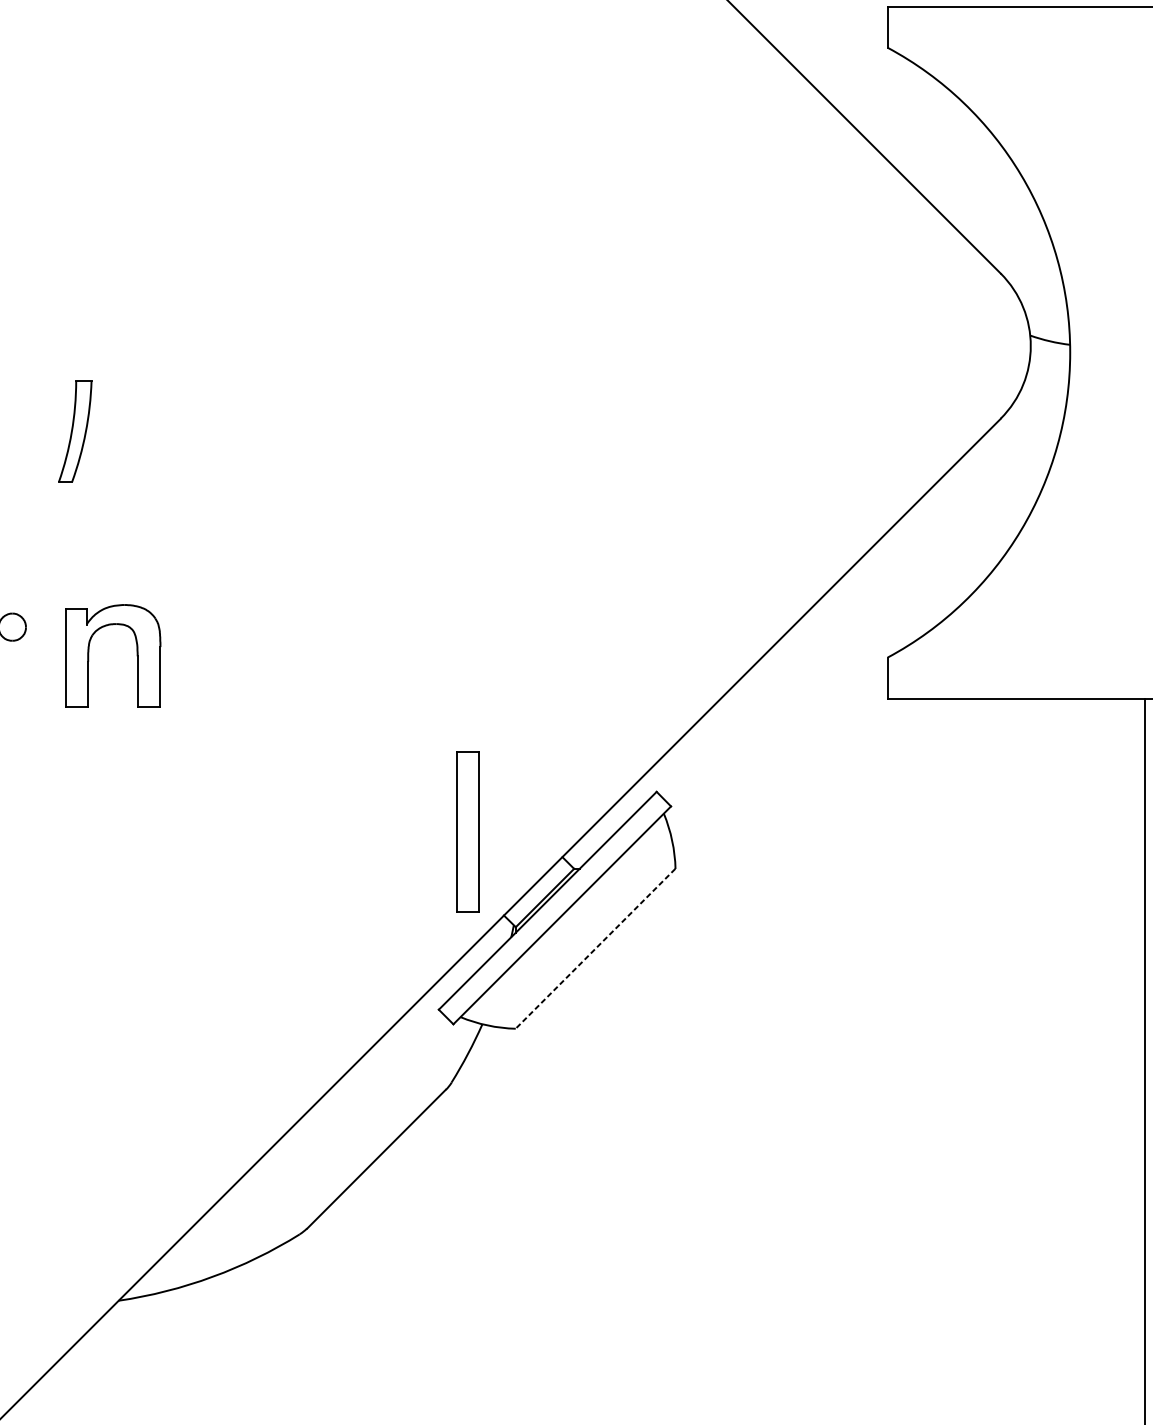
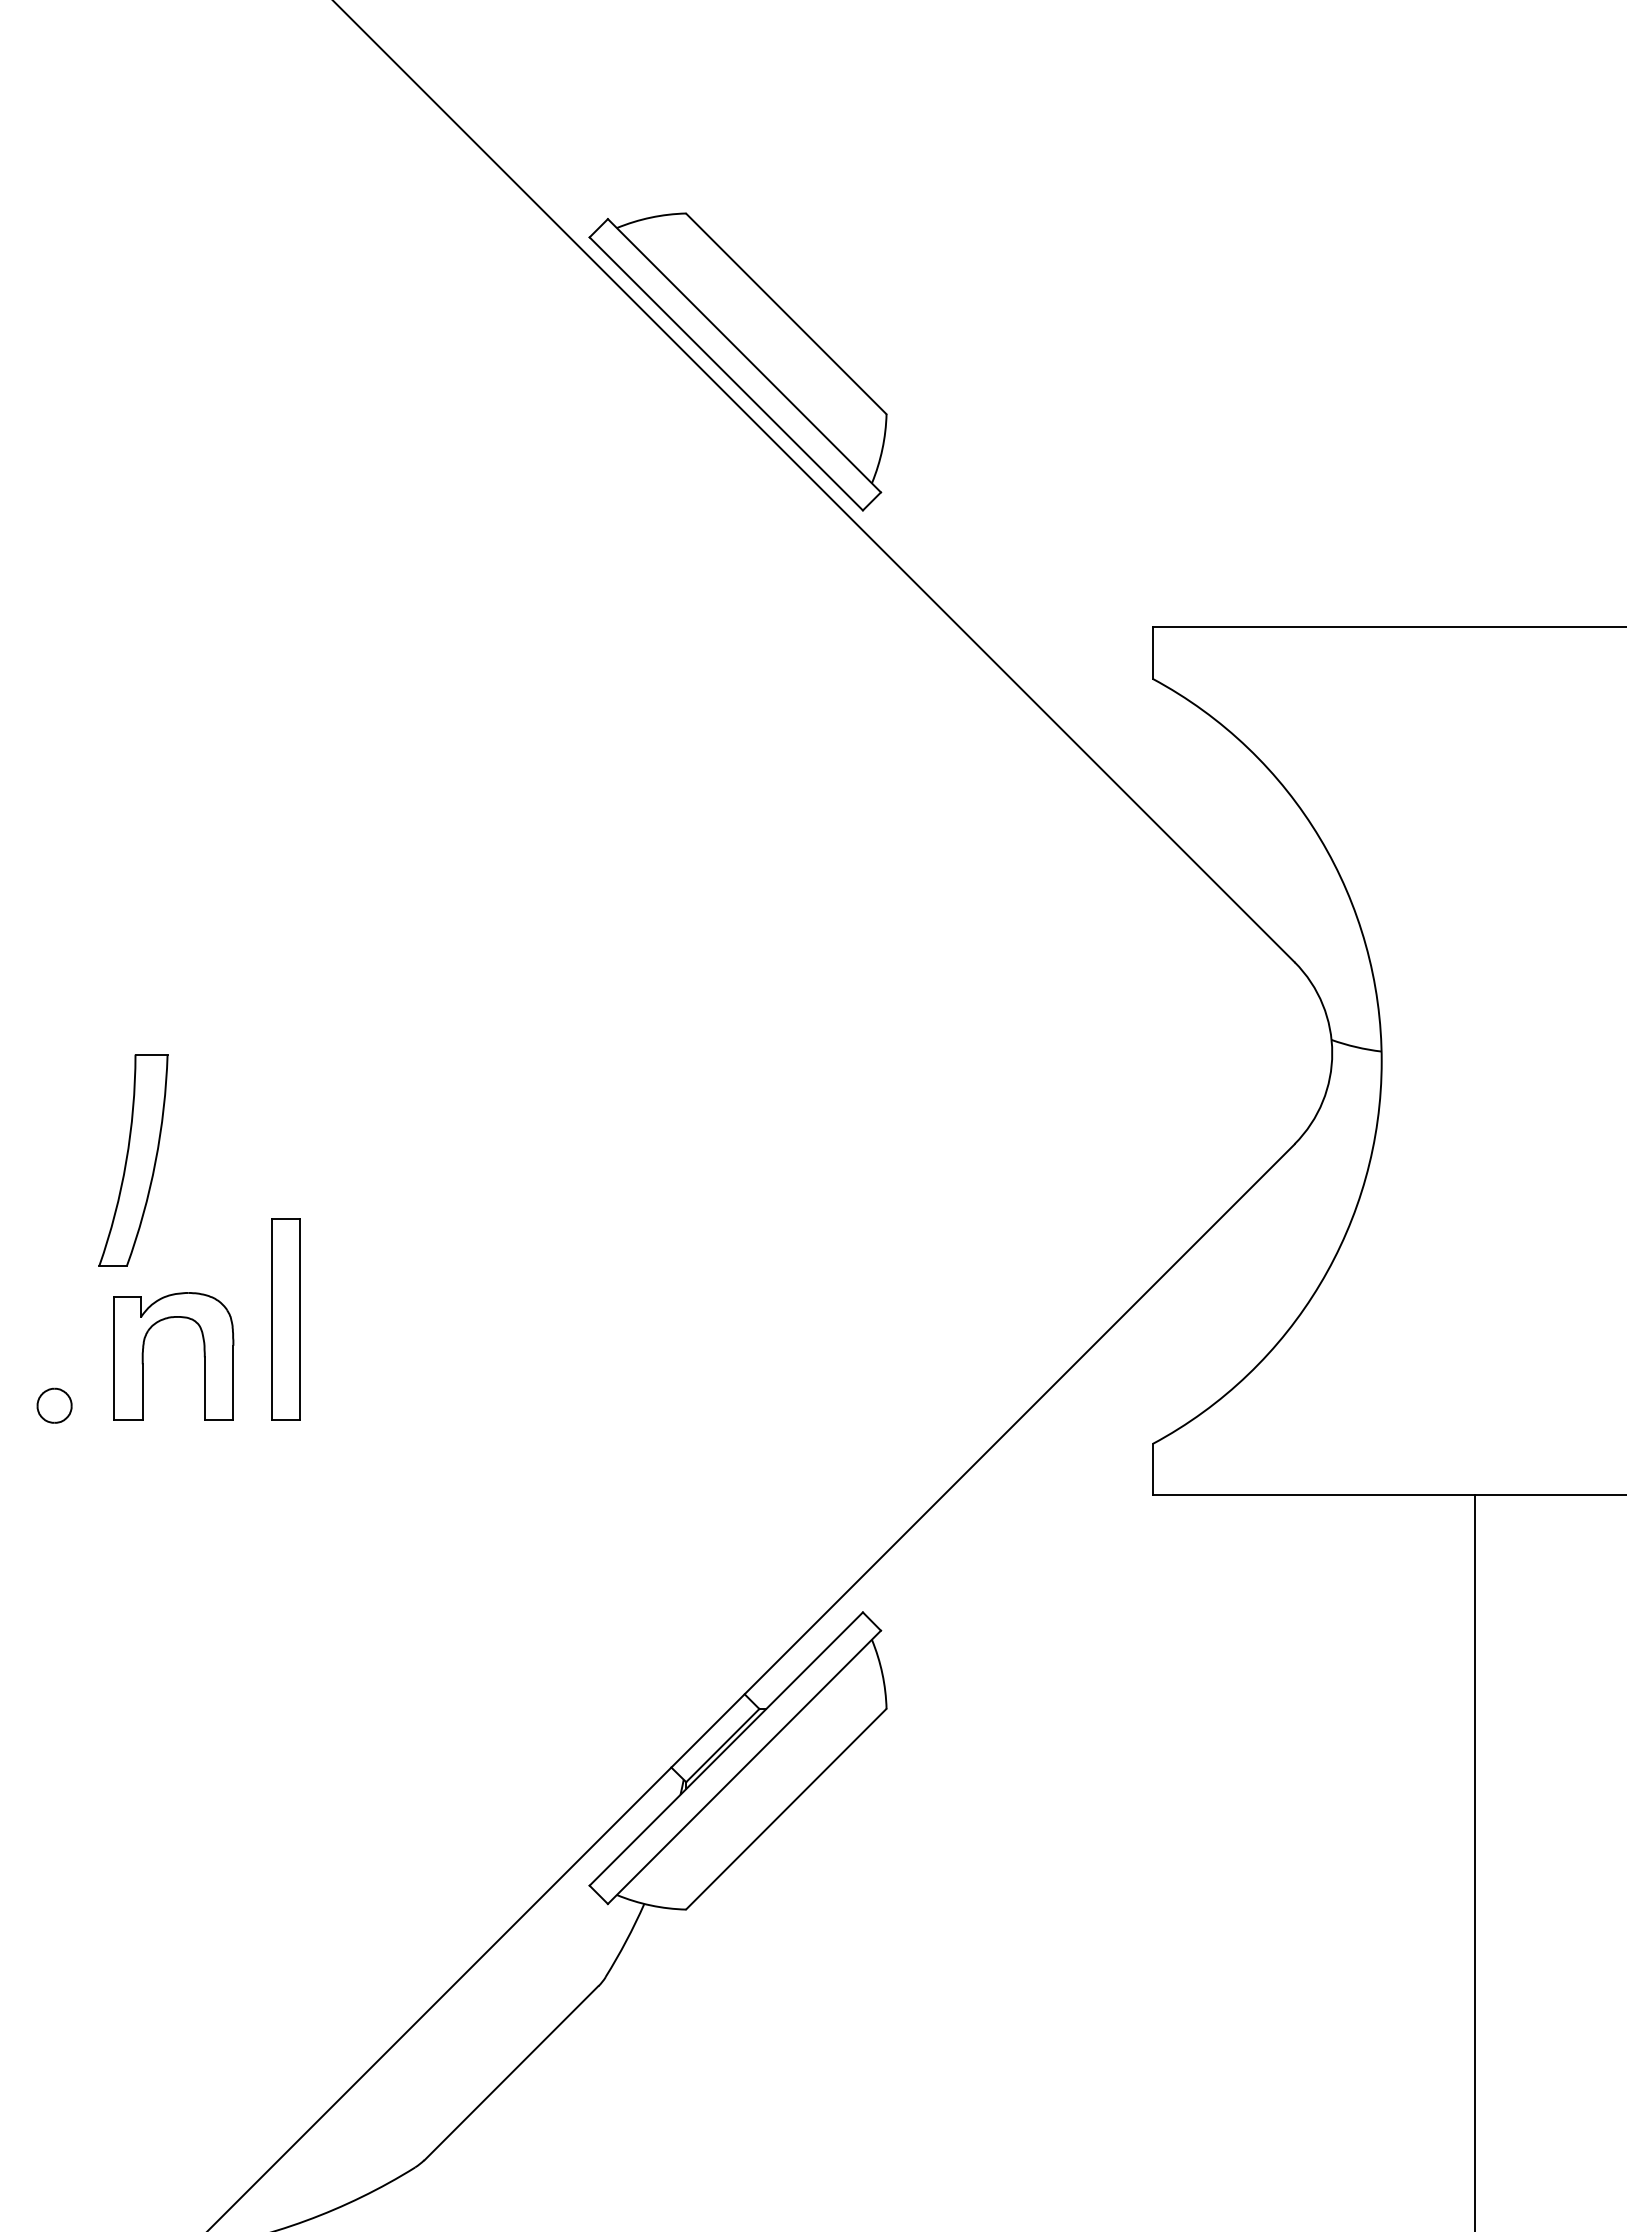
part: (75, 431) -> (133, 1160), size x1.67
part: (88, 655) -> (143, 1356), moved
part: (467, 831) -> (285, 1319), moved
line: (595, 948) -> (786, 1809), dashed -> solid

